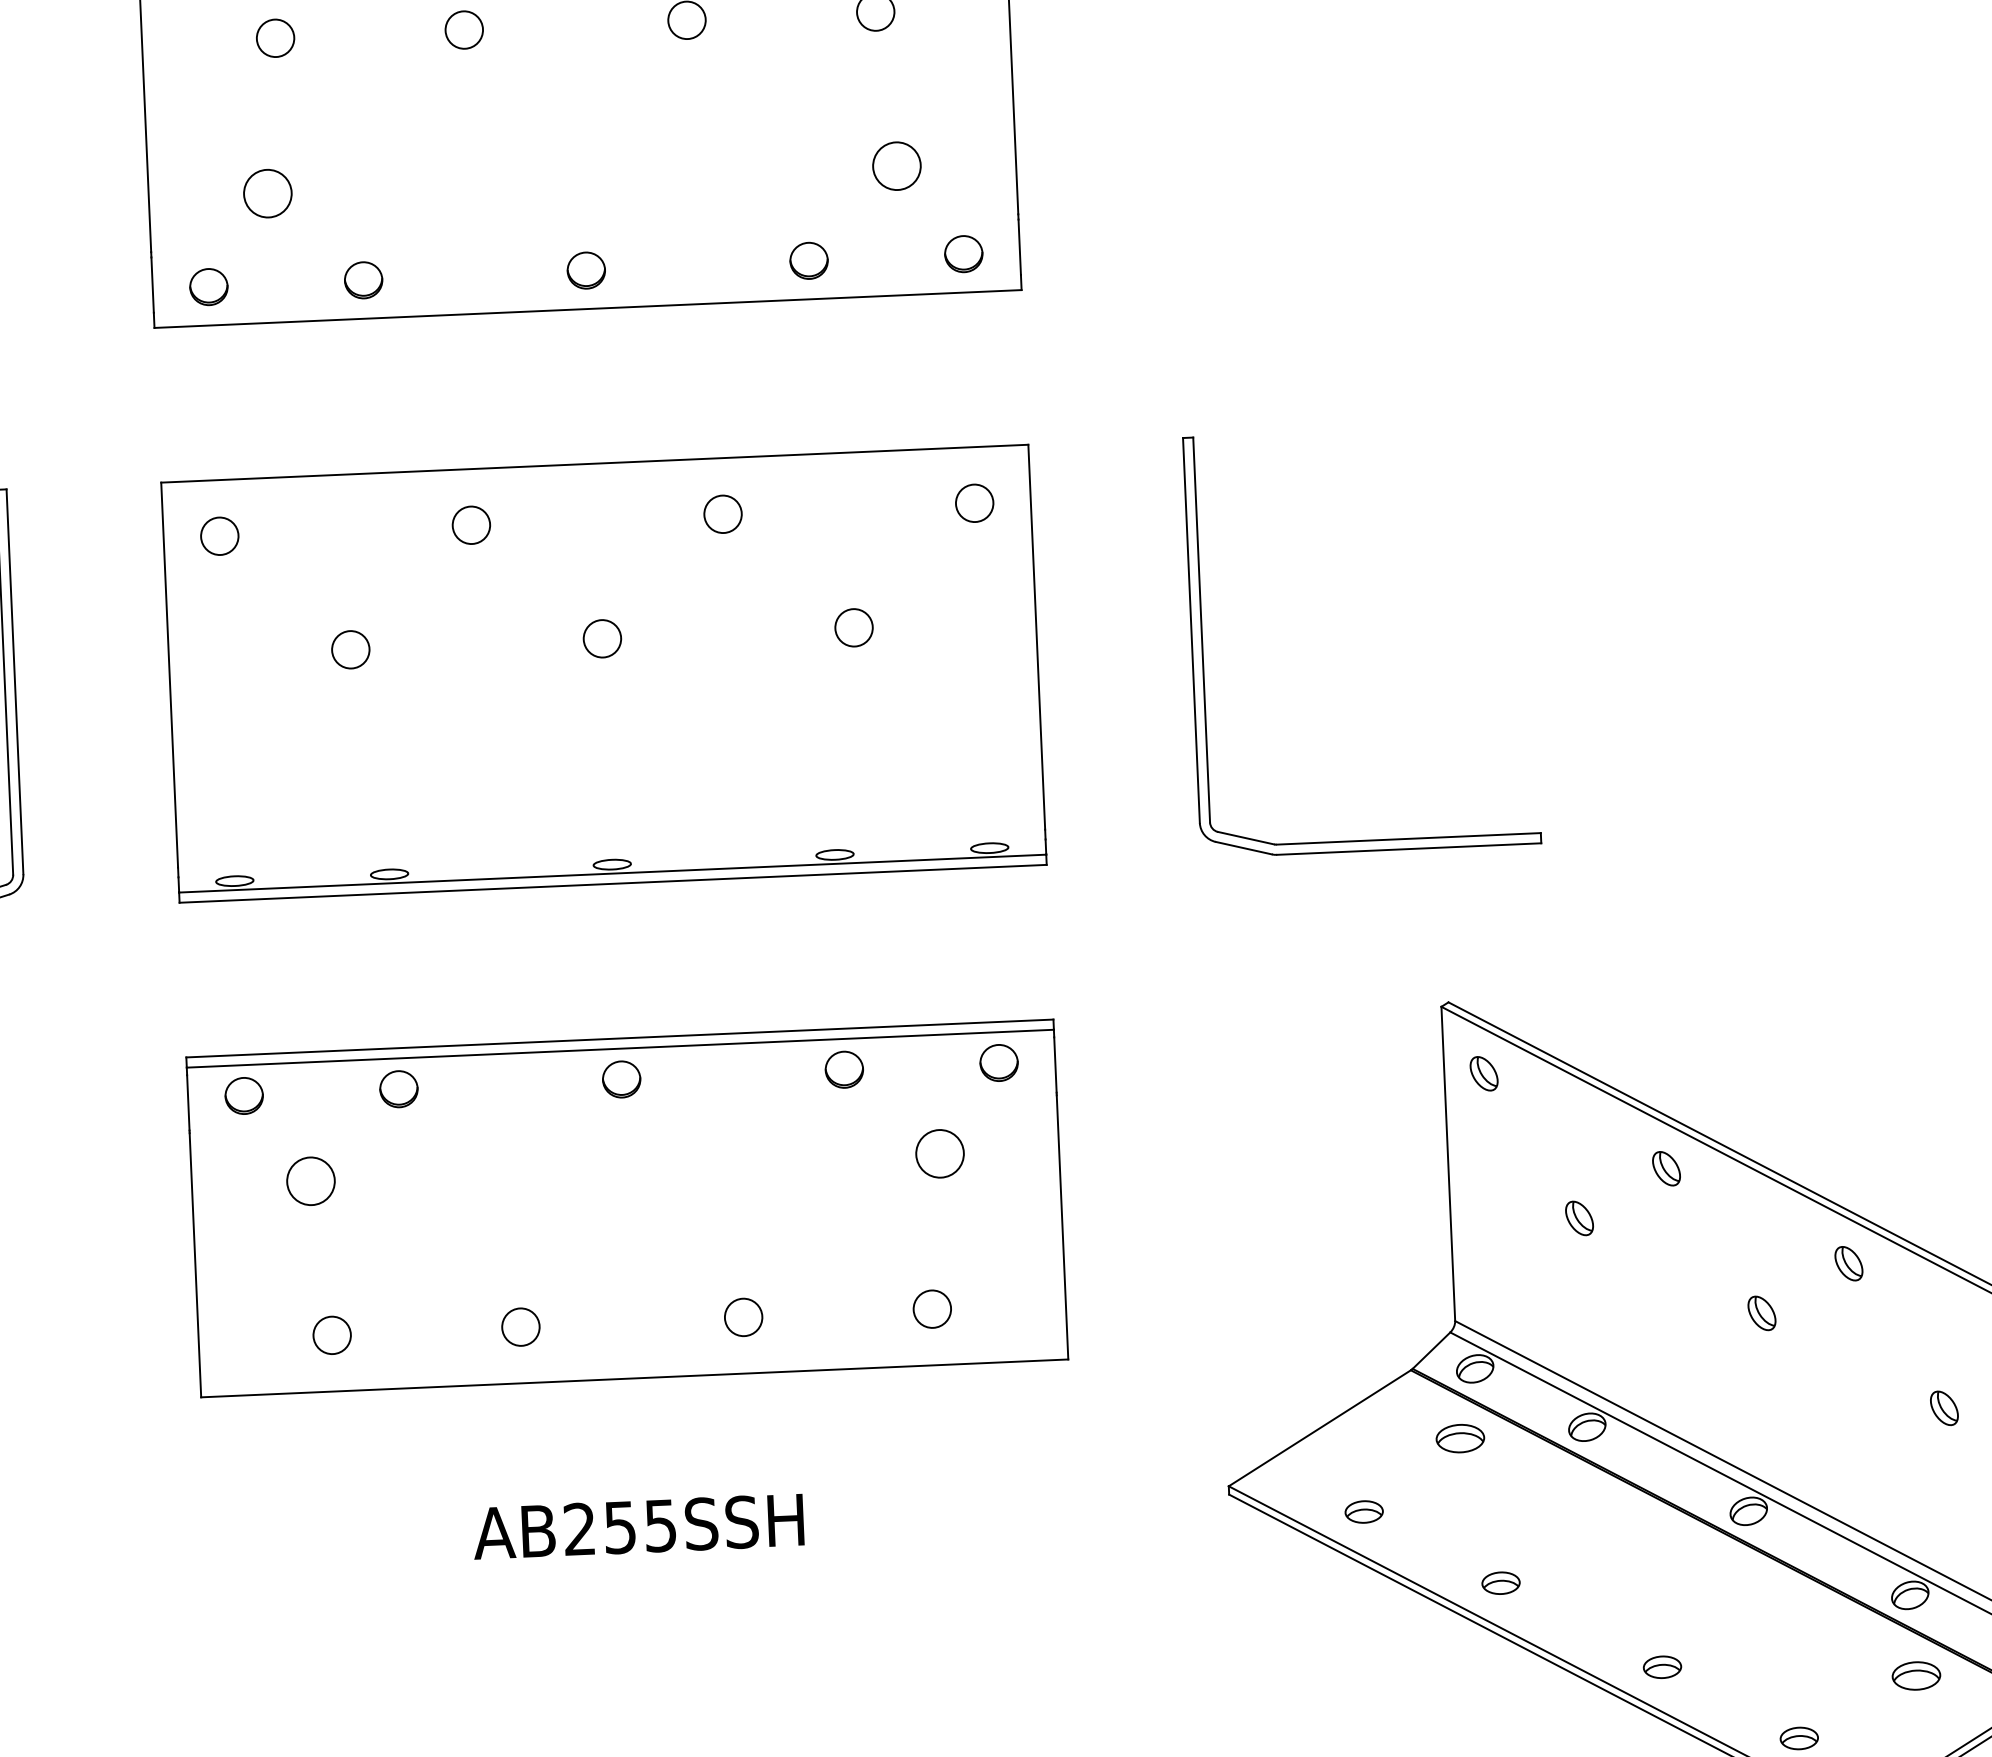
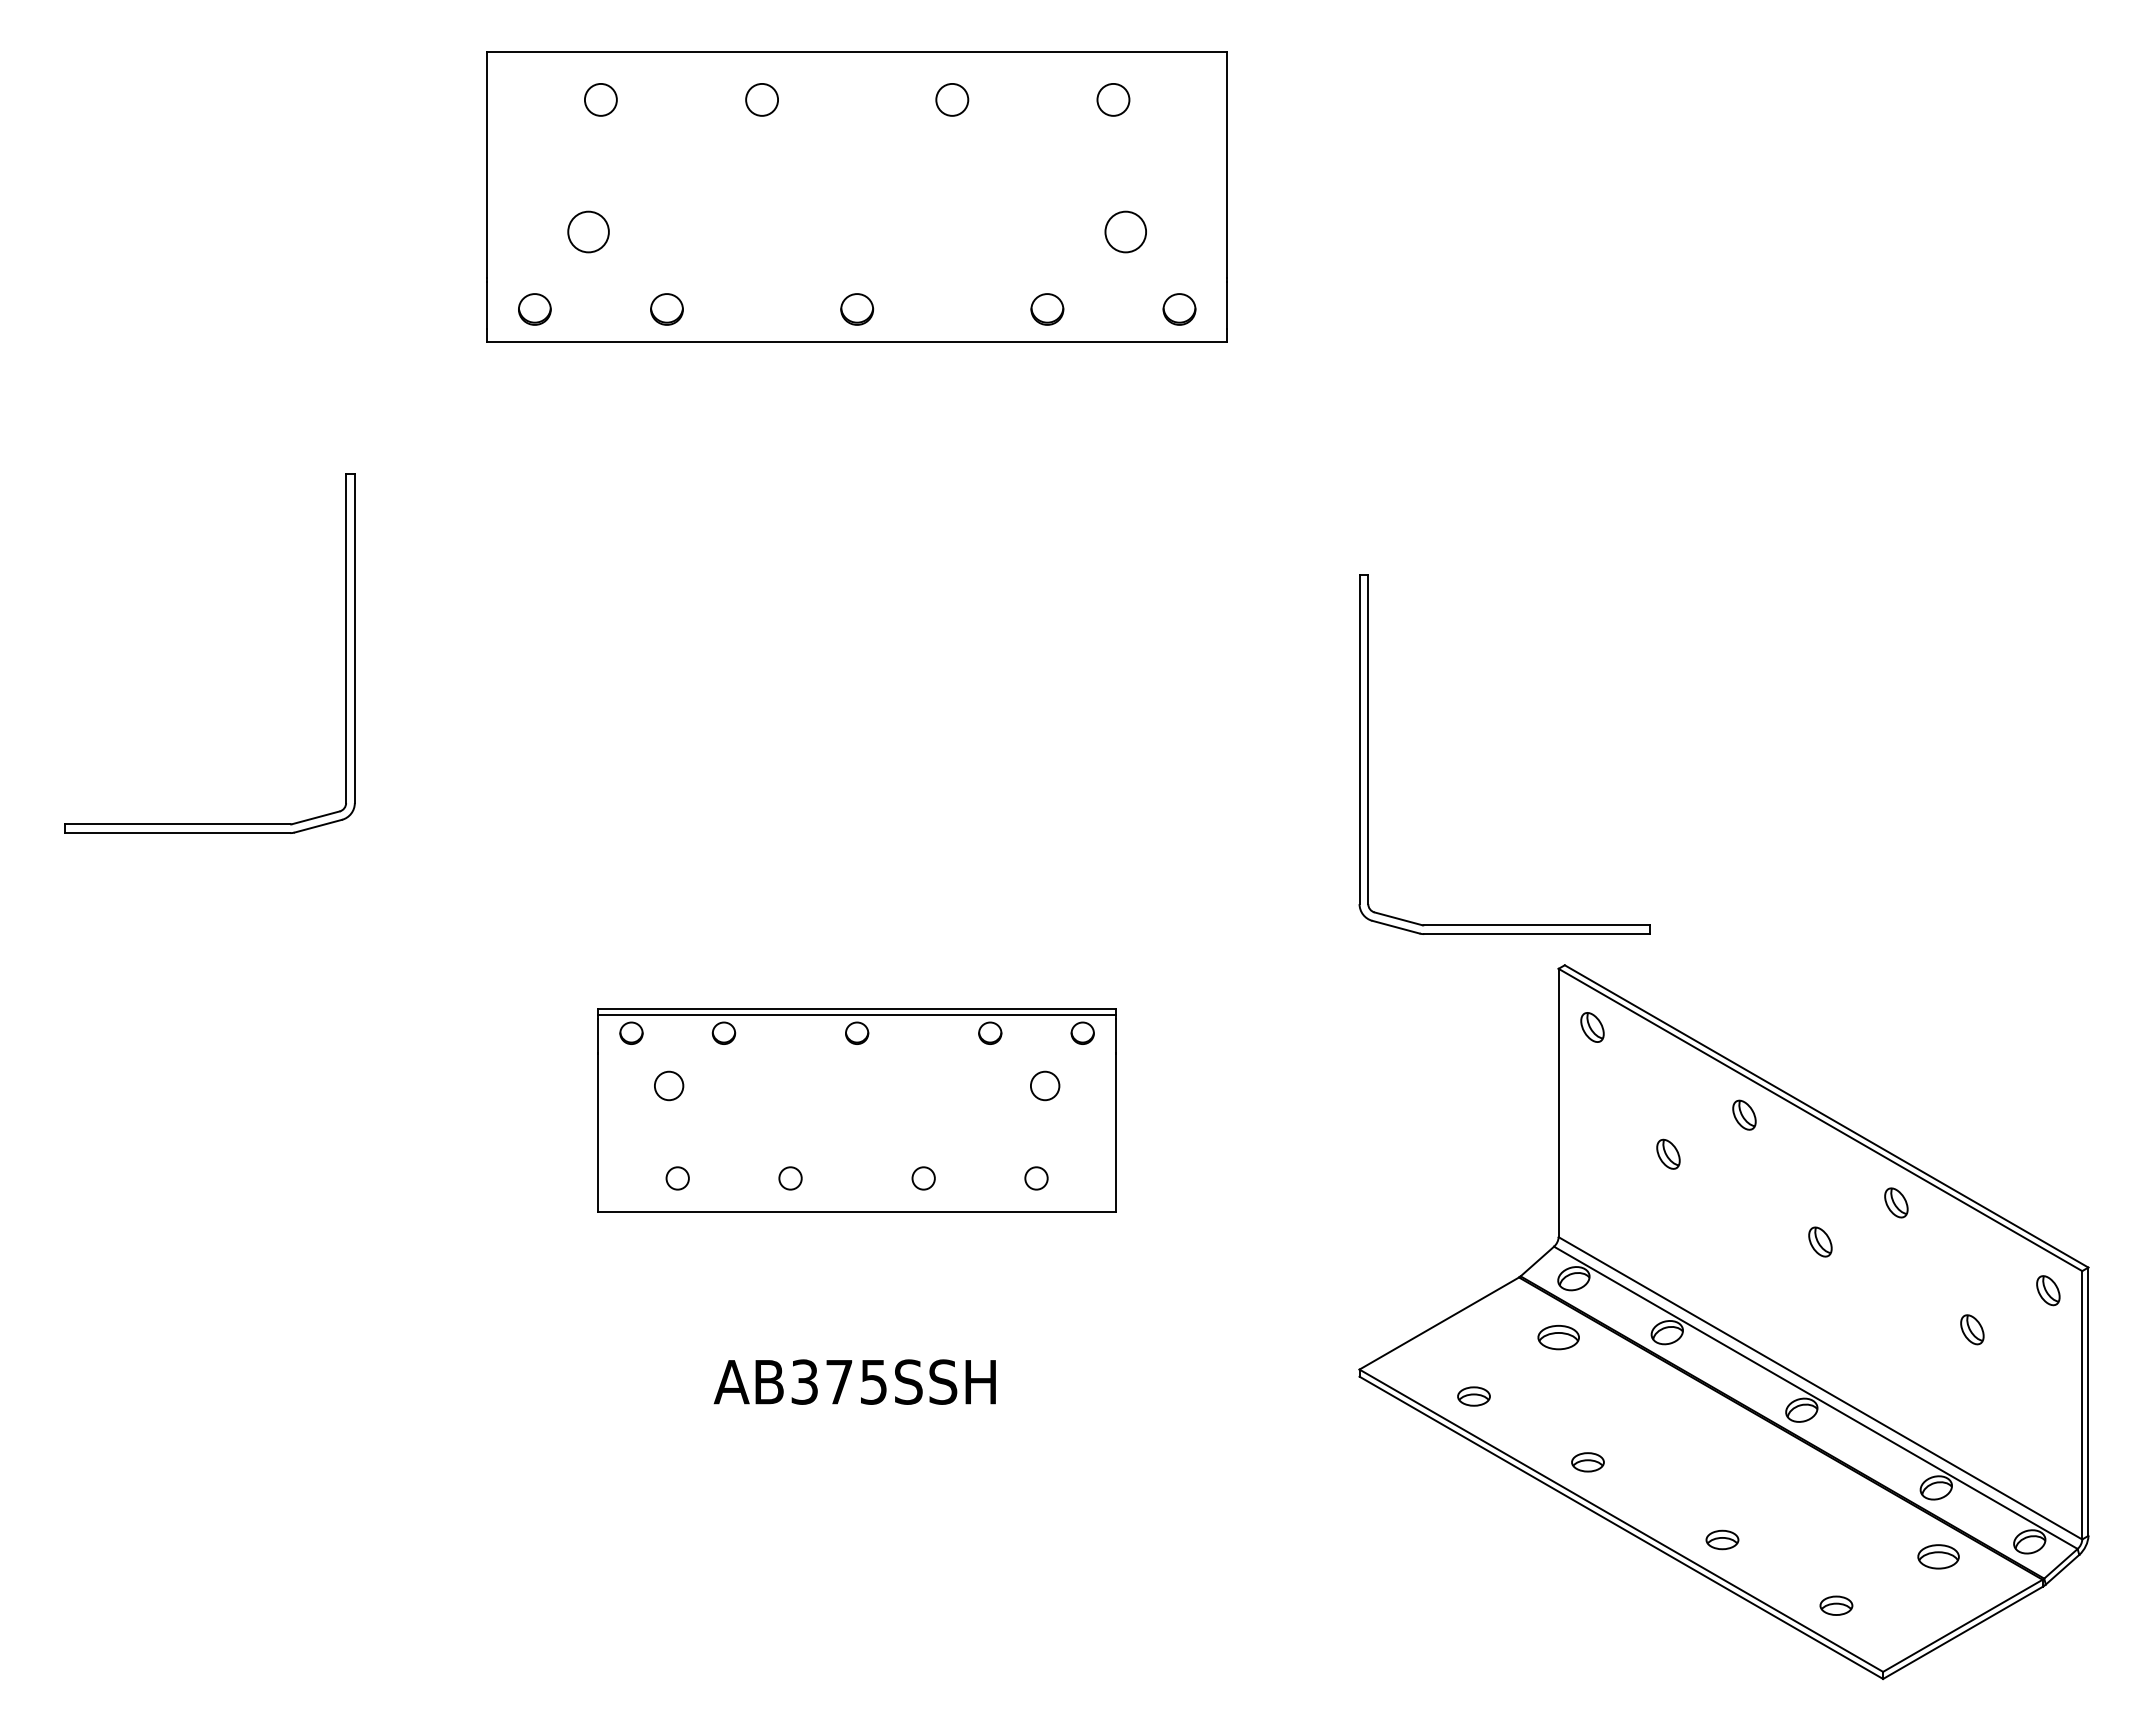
part: (1202, 647) -> (1368, 754), moved
part: (603, 673) -> (856, 653), removed
part: (626, 1208) -> (856, 1110), size x0.7
text: (599, 1527) -> (821, 1381), AB255SSH -> AB375SSH

